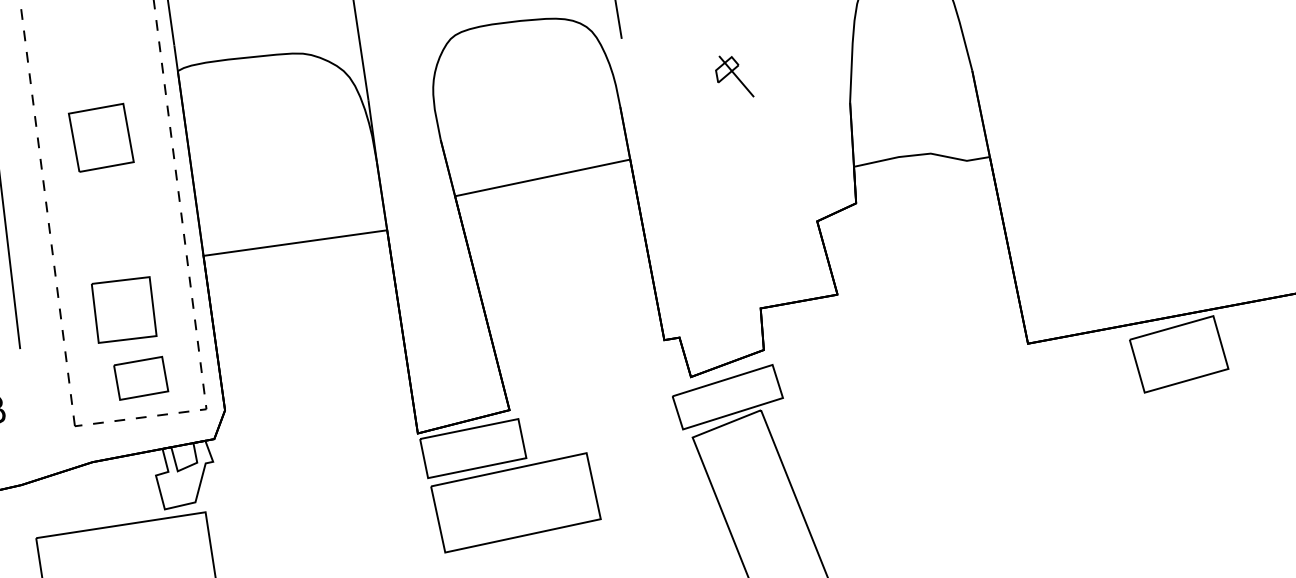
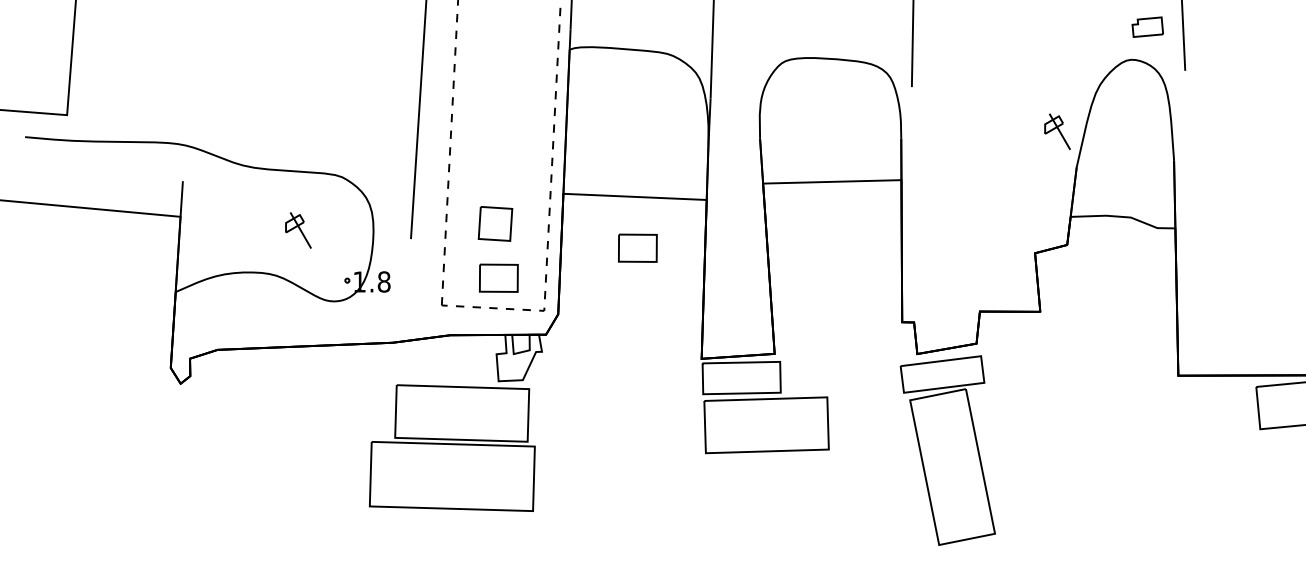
part: (733, 76) -> (1057, 131), moved
part: (100, 137) -> (501, 89), removed
part: (310, 306) -> (637, 247), added
part: (124, 309) -> (495, 223), size x0.7

